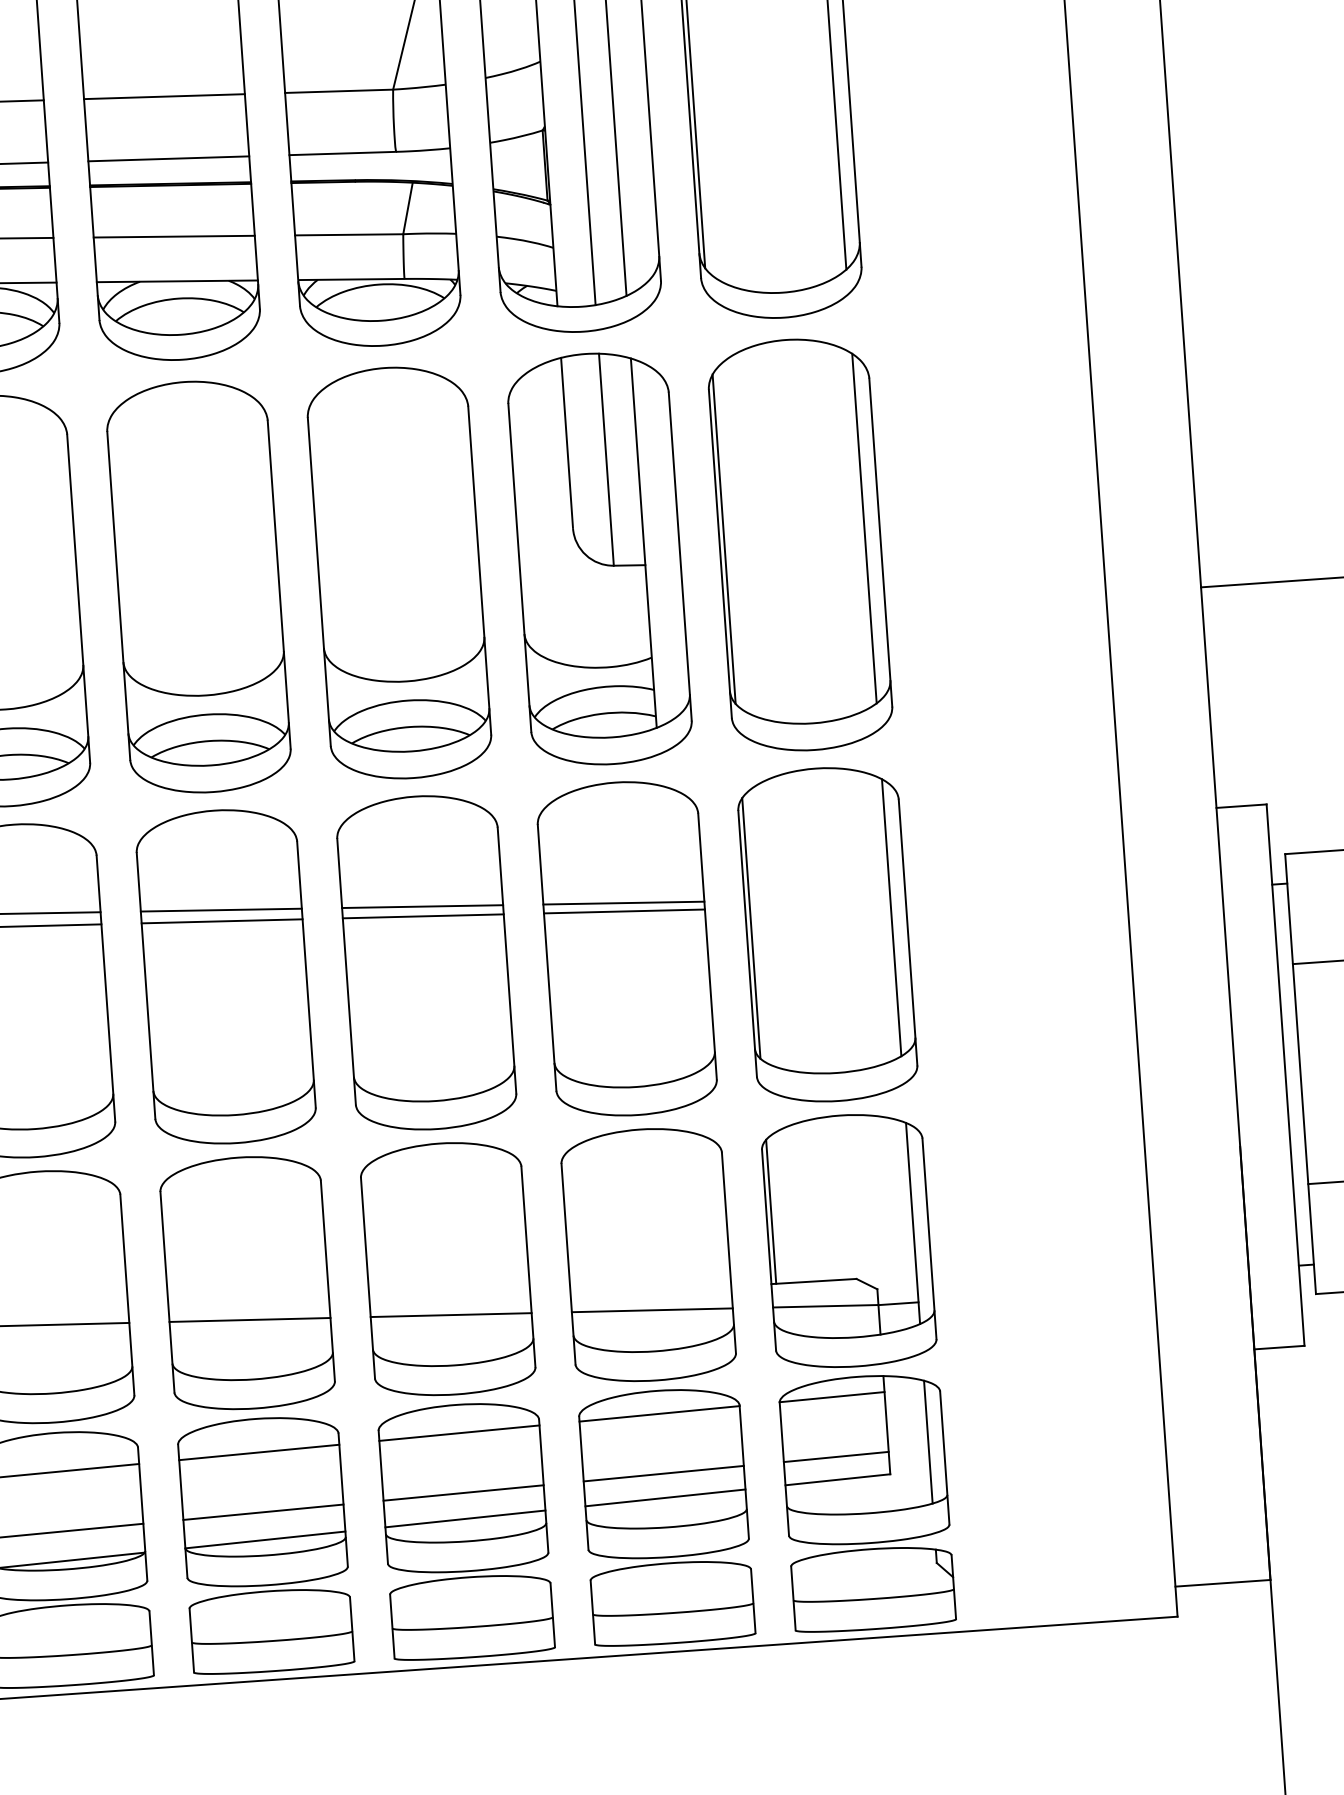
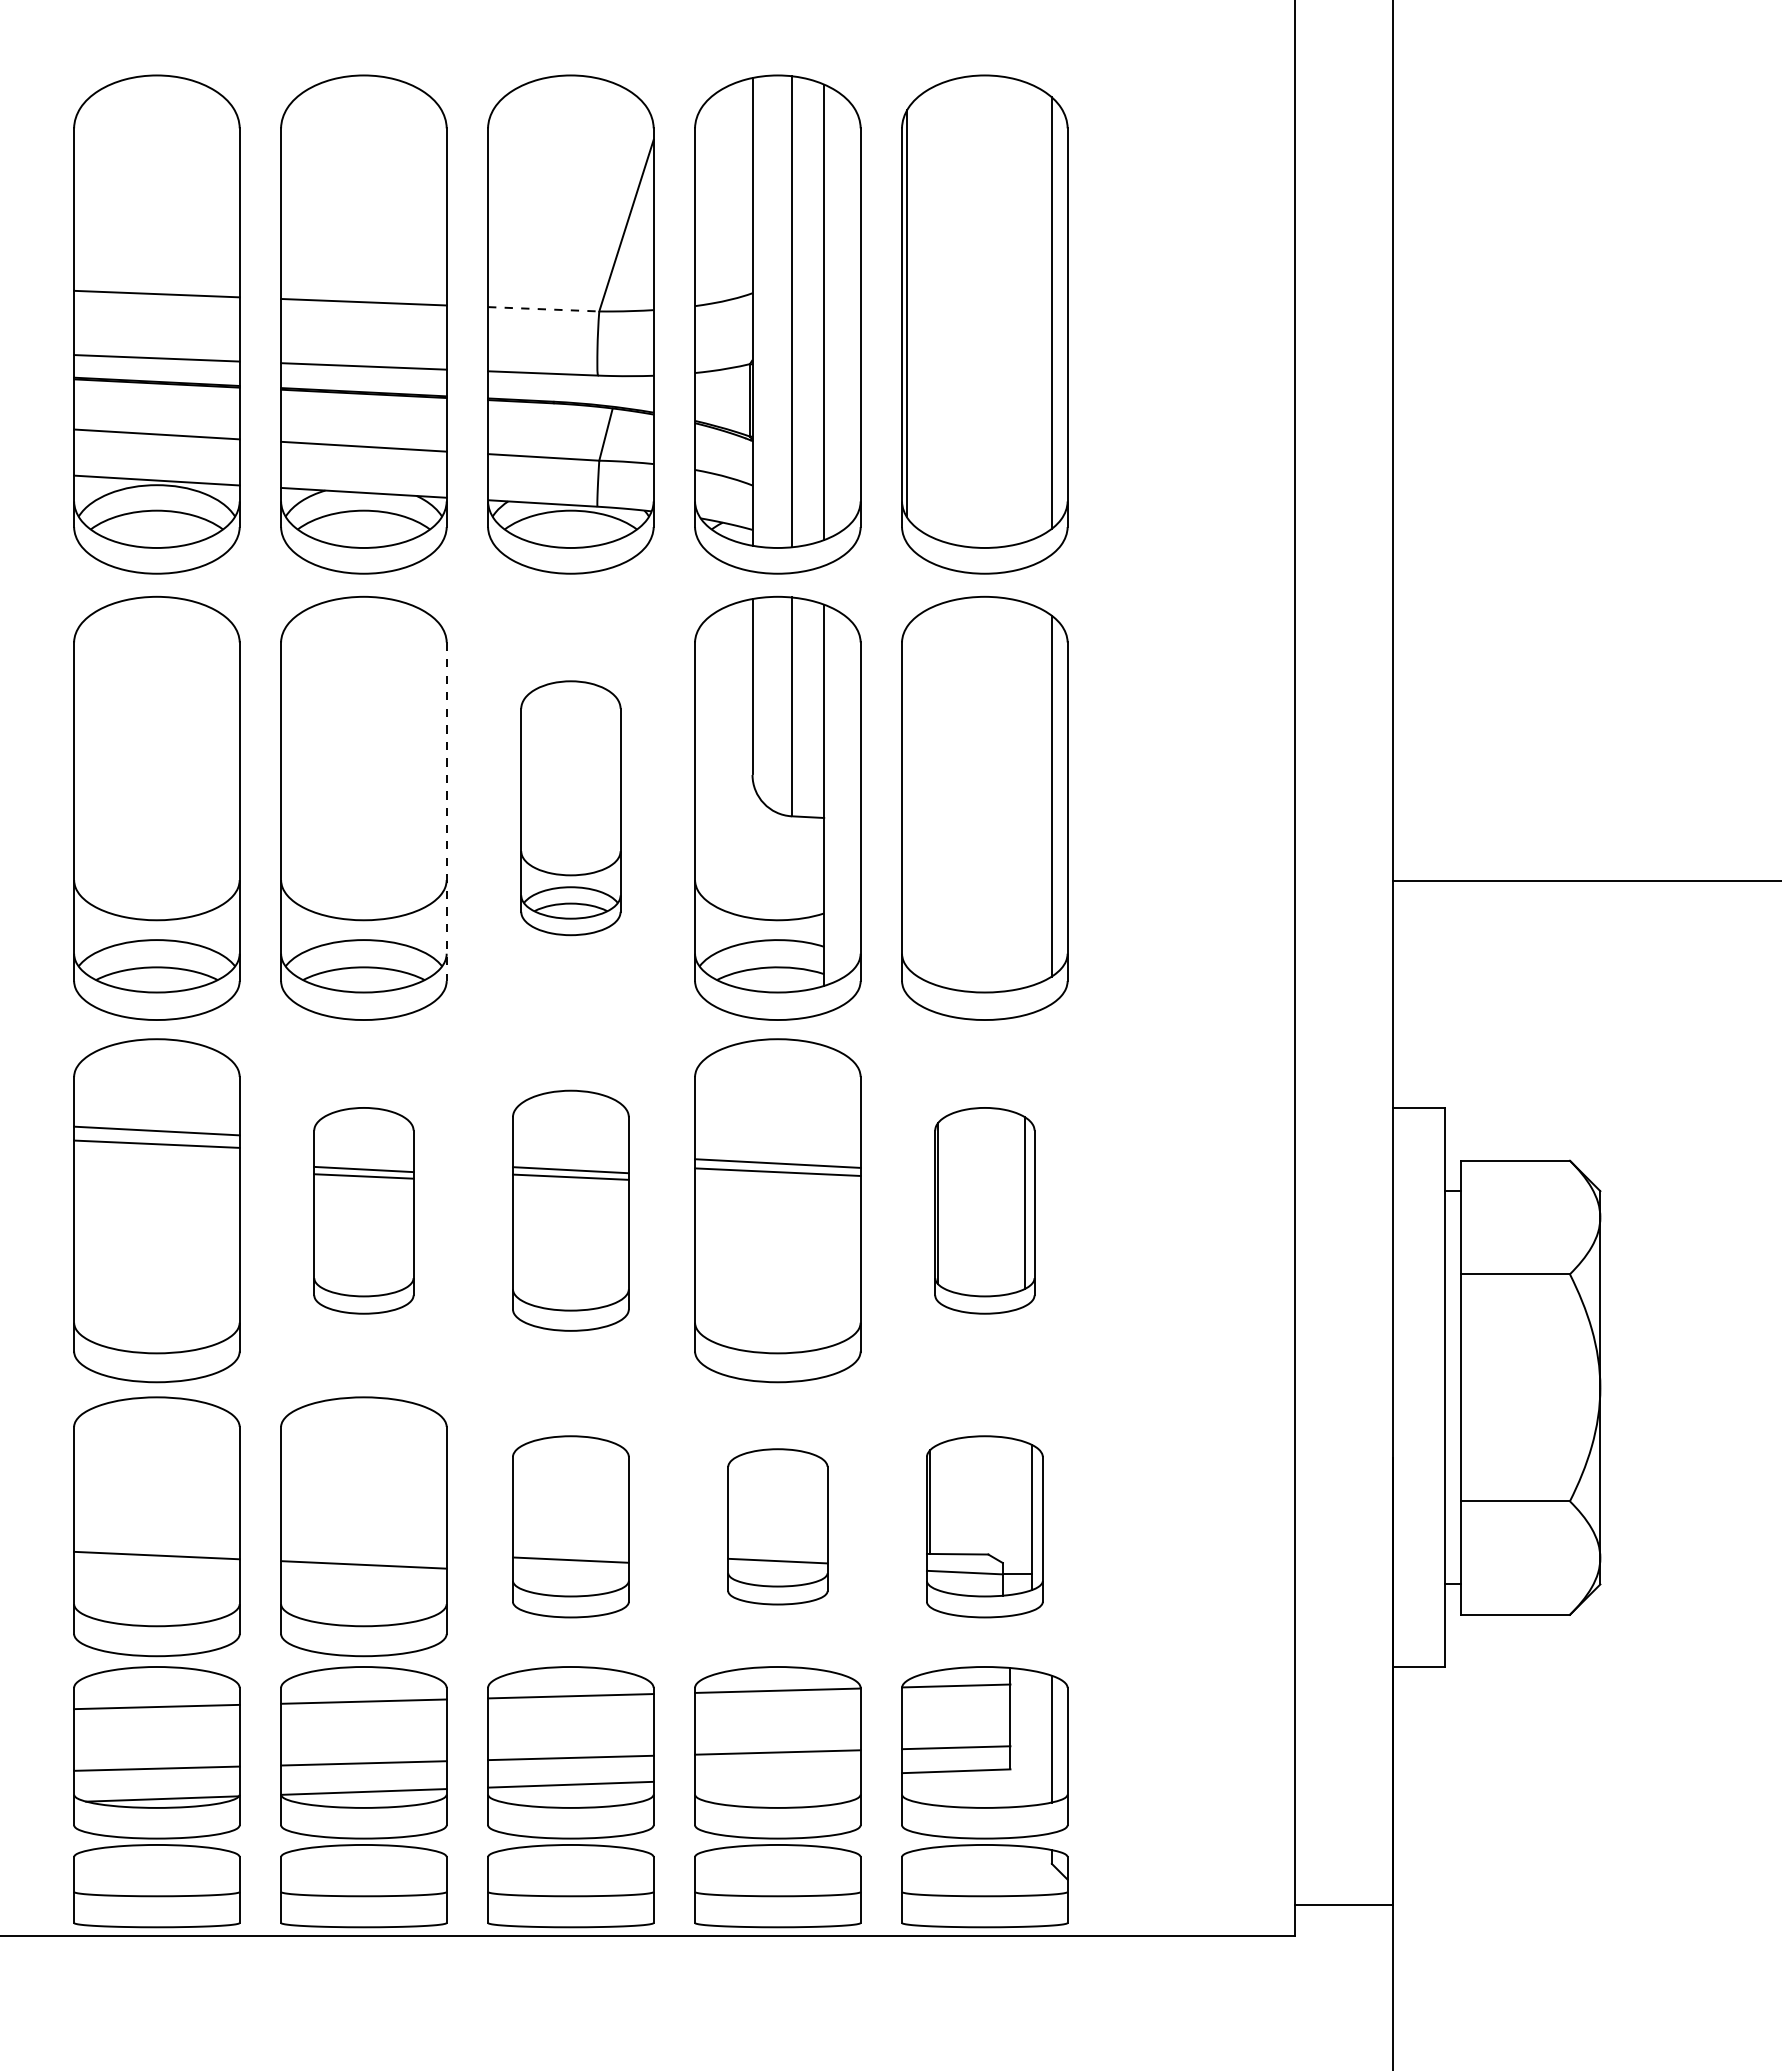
line: (338, 91) -> (543, 309), solid -> dashed
line: (723, 539) -> (906, 797), removed
part: (398, 572) -> (570, 807), size x0.6
line: (279, 585) -> (446, 812), solid -> dashed
part: (827, 934) -> (984, 1210), size x0.6
part: (426, 962) -> (570, 1210), size x0.7
part: (225, 976) -> (363, 1210), size x0.6
part: (848, 1240) -> (984, 1526), size x0.7
part: (648, 1254) -> (777, 1526), size x0.6
part: (447, 1268) -> (570, 1526), size x0.7
line: (665, 1497) -> (777, 1777), removed

